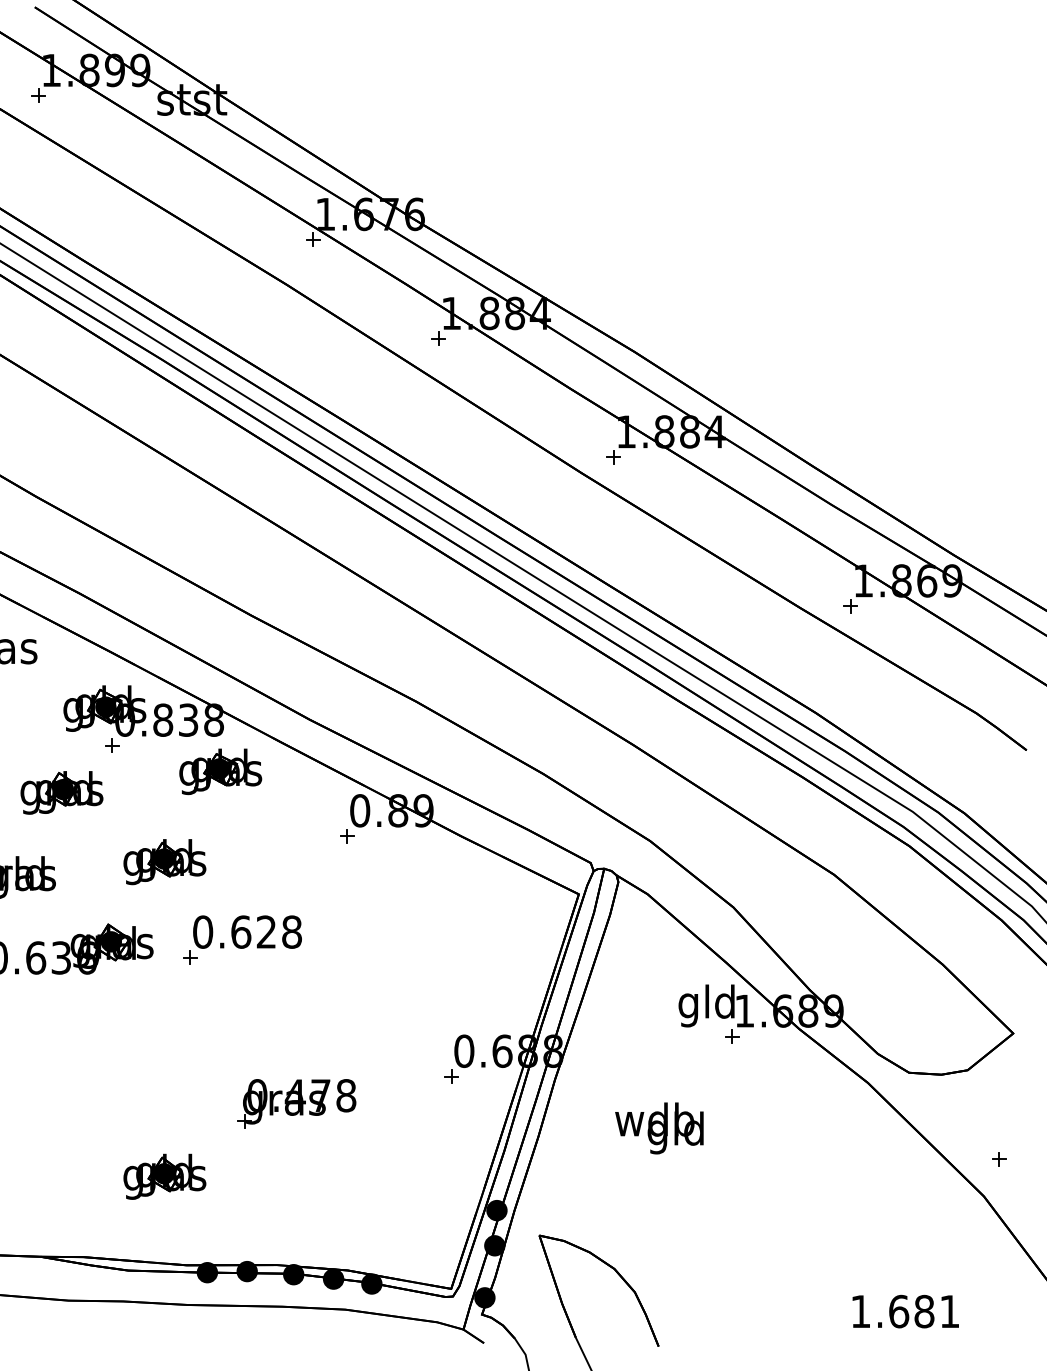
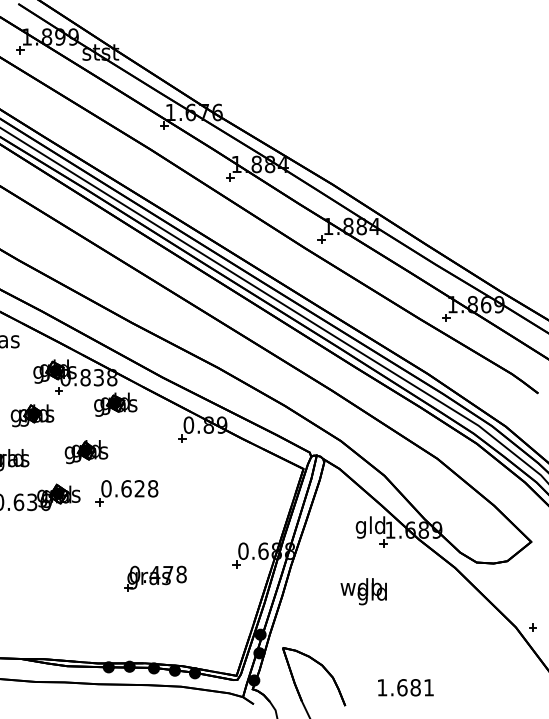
text: (658, 1128) -> (363, 591), moved
part: (998, 1158) -> (532, 627), moved
part: (164, 1177) -> (86, 617), removed
text: (905, 1311) -> (405, 687), moved

